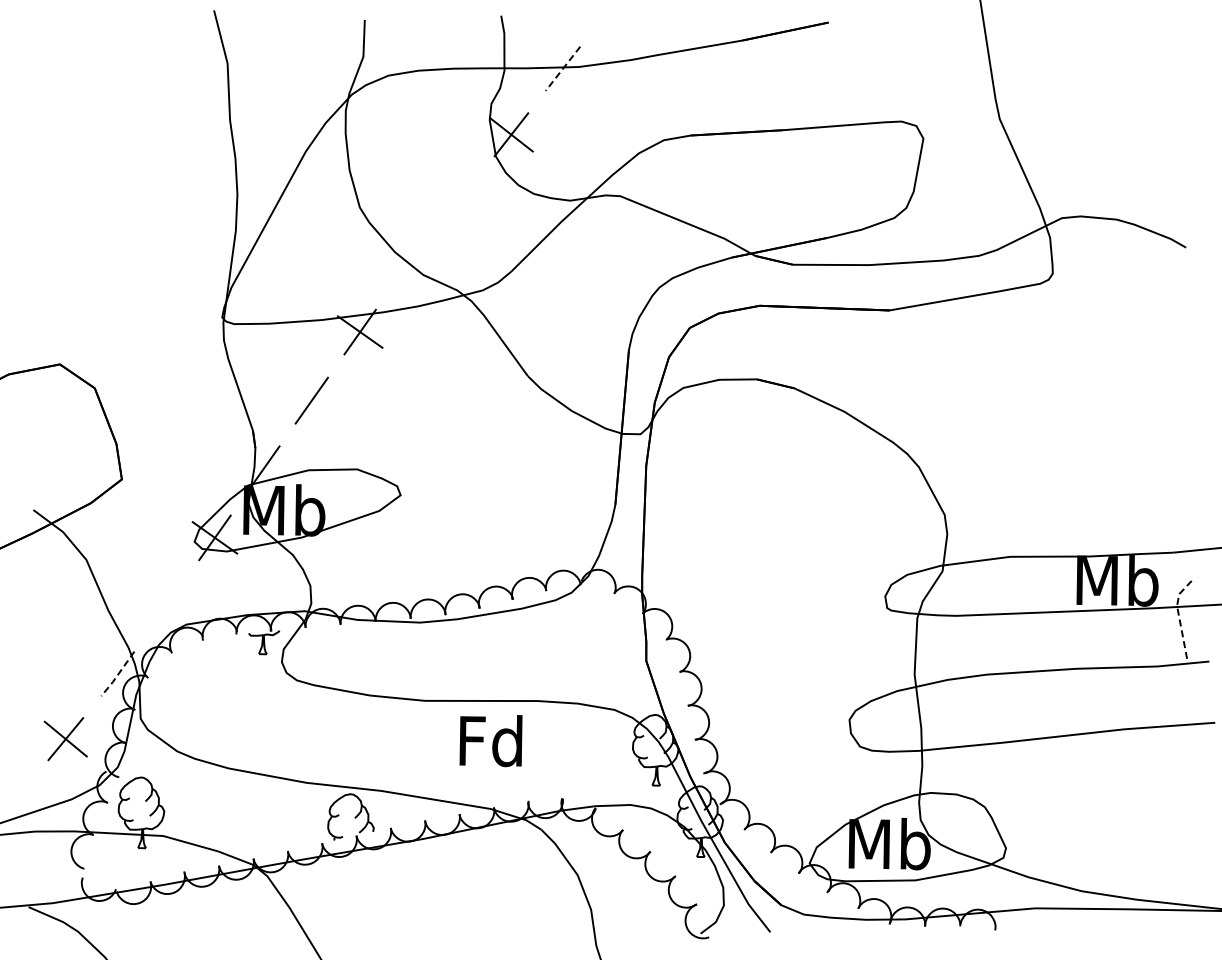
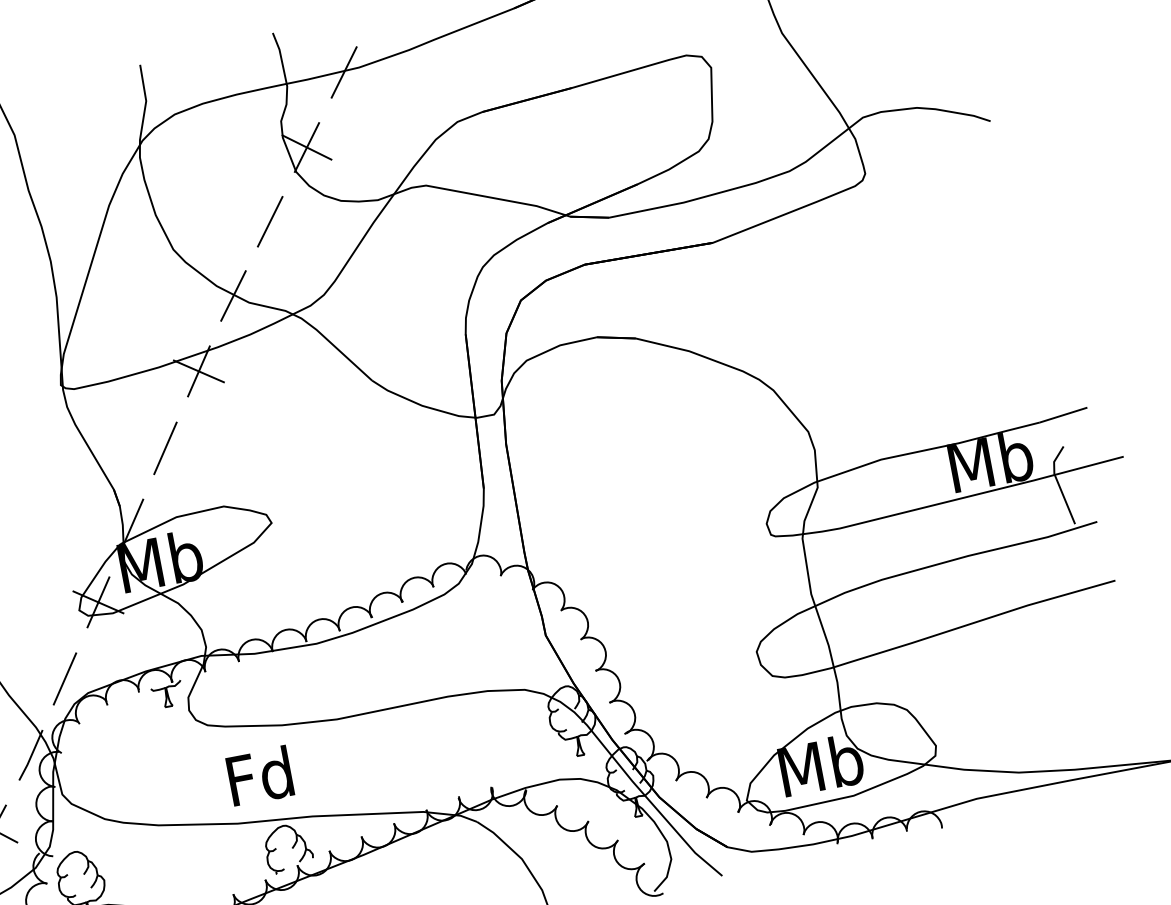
line: (562, 69) -> (343, 73), dashed -> solid
line: (460, 199) -> (270, 221), added
line: (409, 264) -> (233, 295), added
line: (166, 605) -> (64, 678), added
line: (1179, 616) -> (1058, 483), dashed -> solid
line: (118, 674) -> (31, 755), dashed -> solid
text: (490, 741) -> (259, 776), moved

